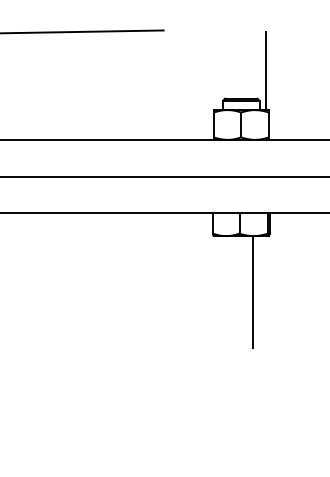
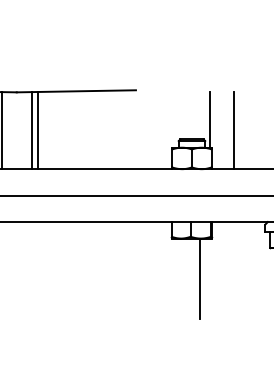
line: (18, 86) -> (31, 130), added
line: (28, 86) -> (38, 130), added
line: (298, 86) -> (233, 130), added

